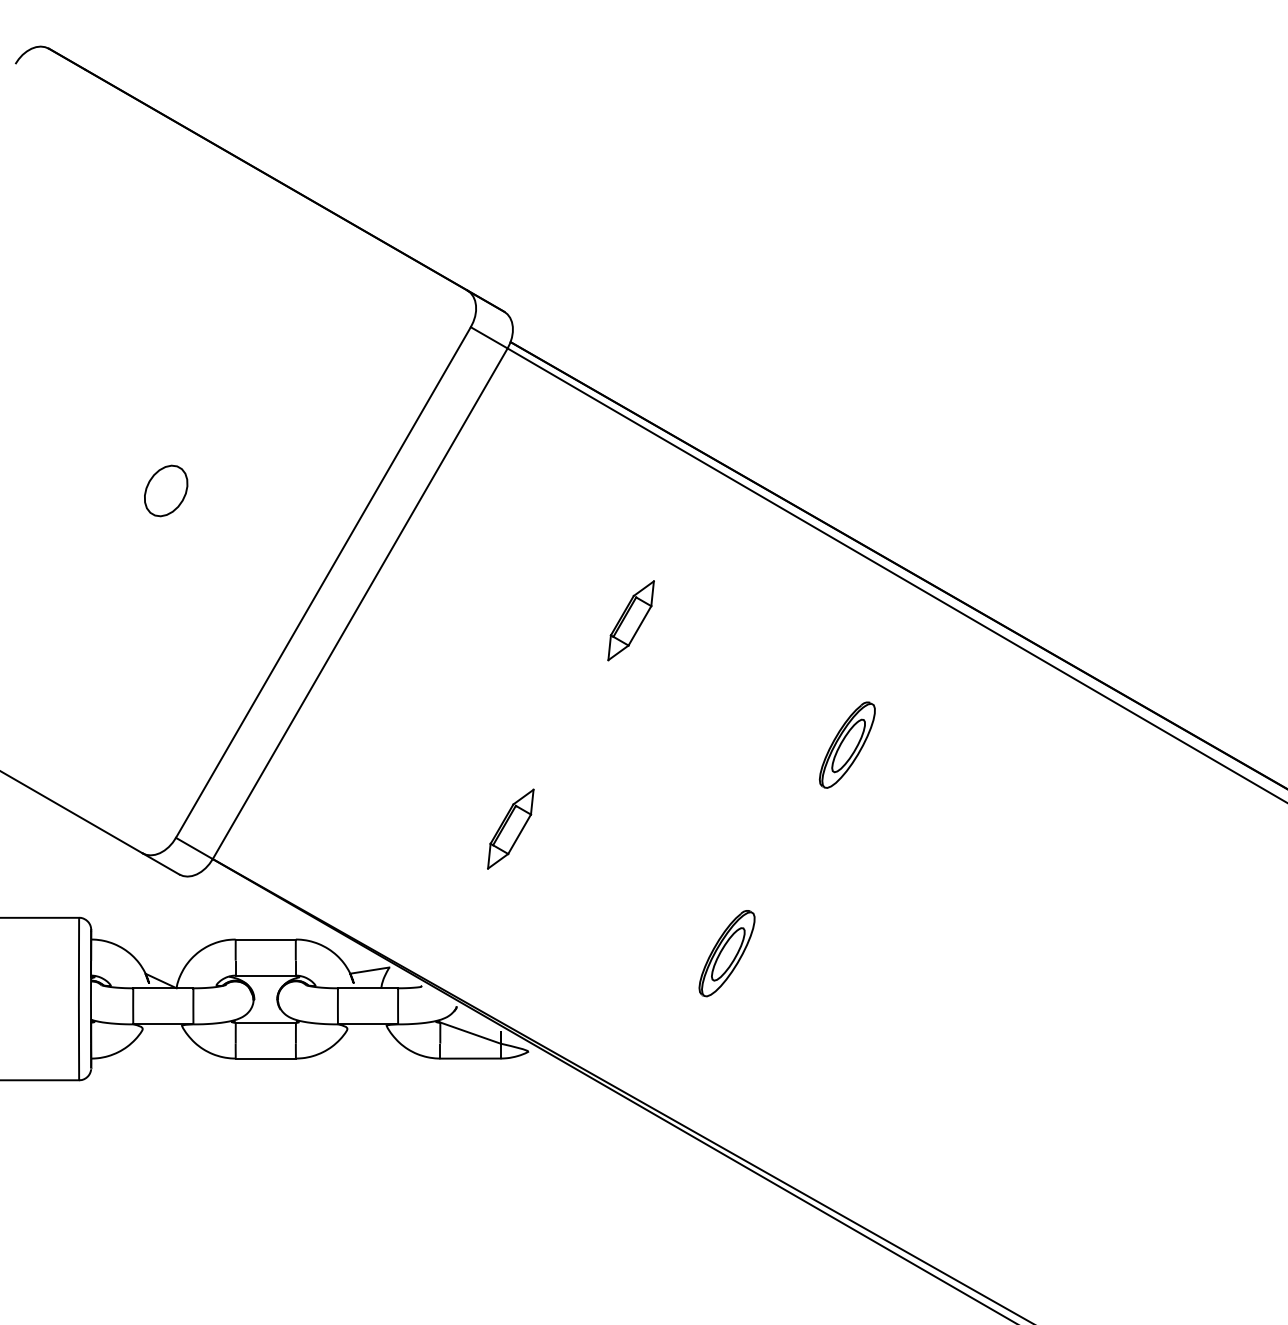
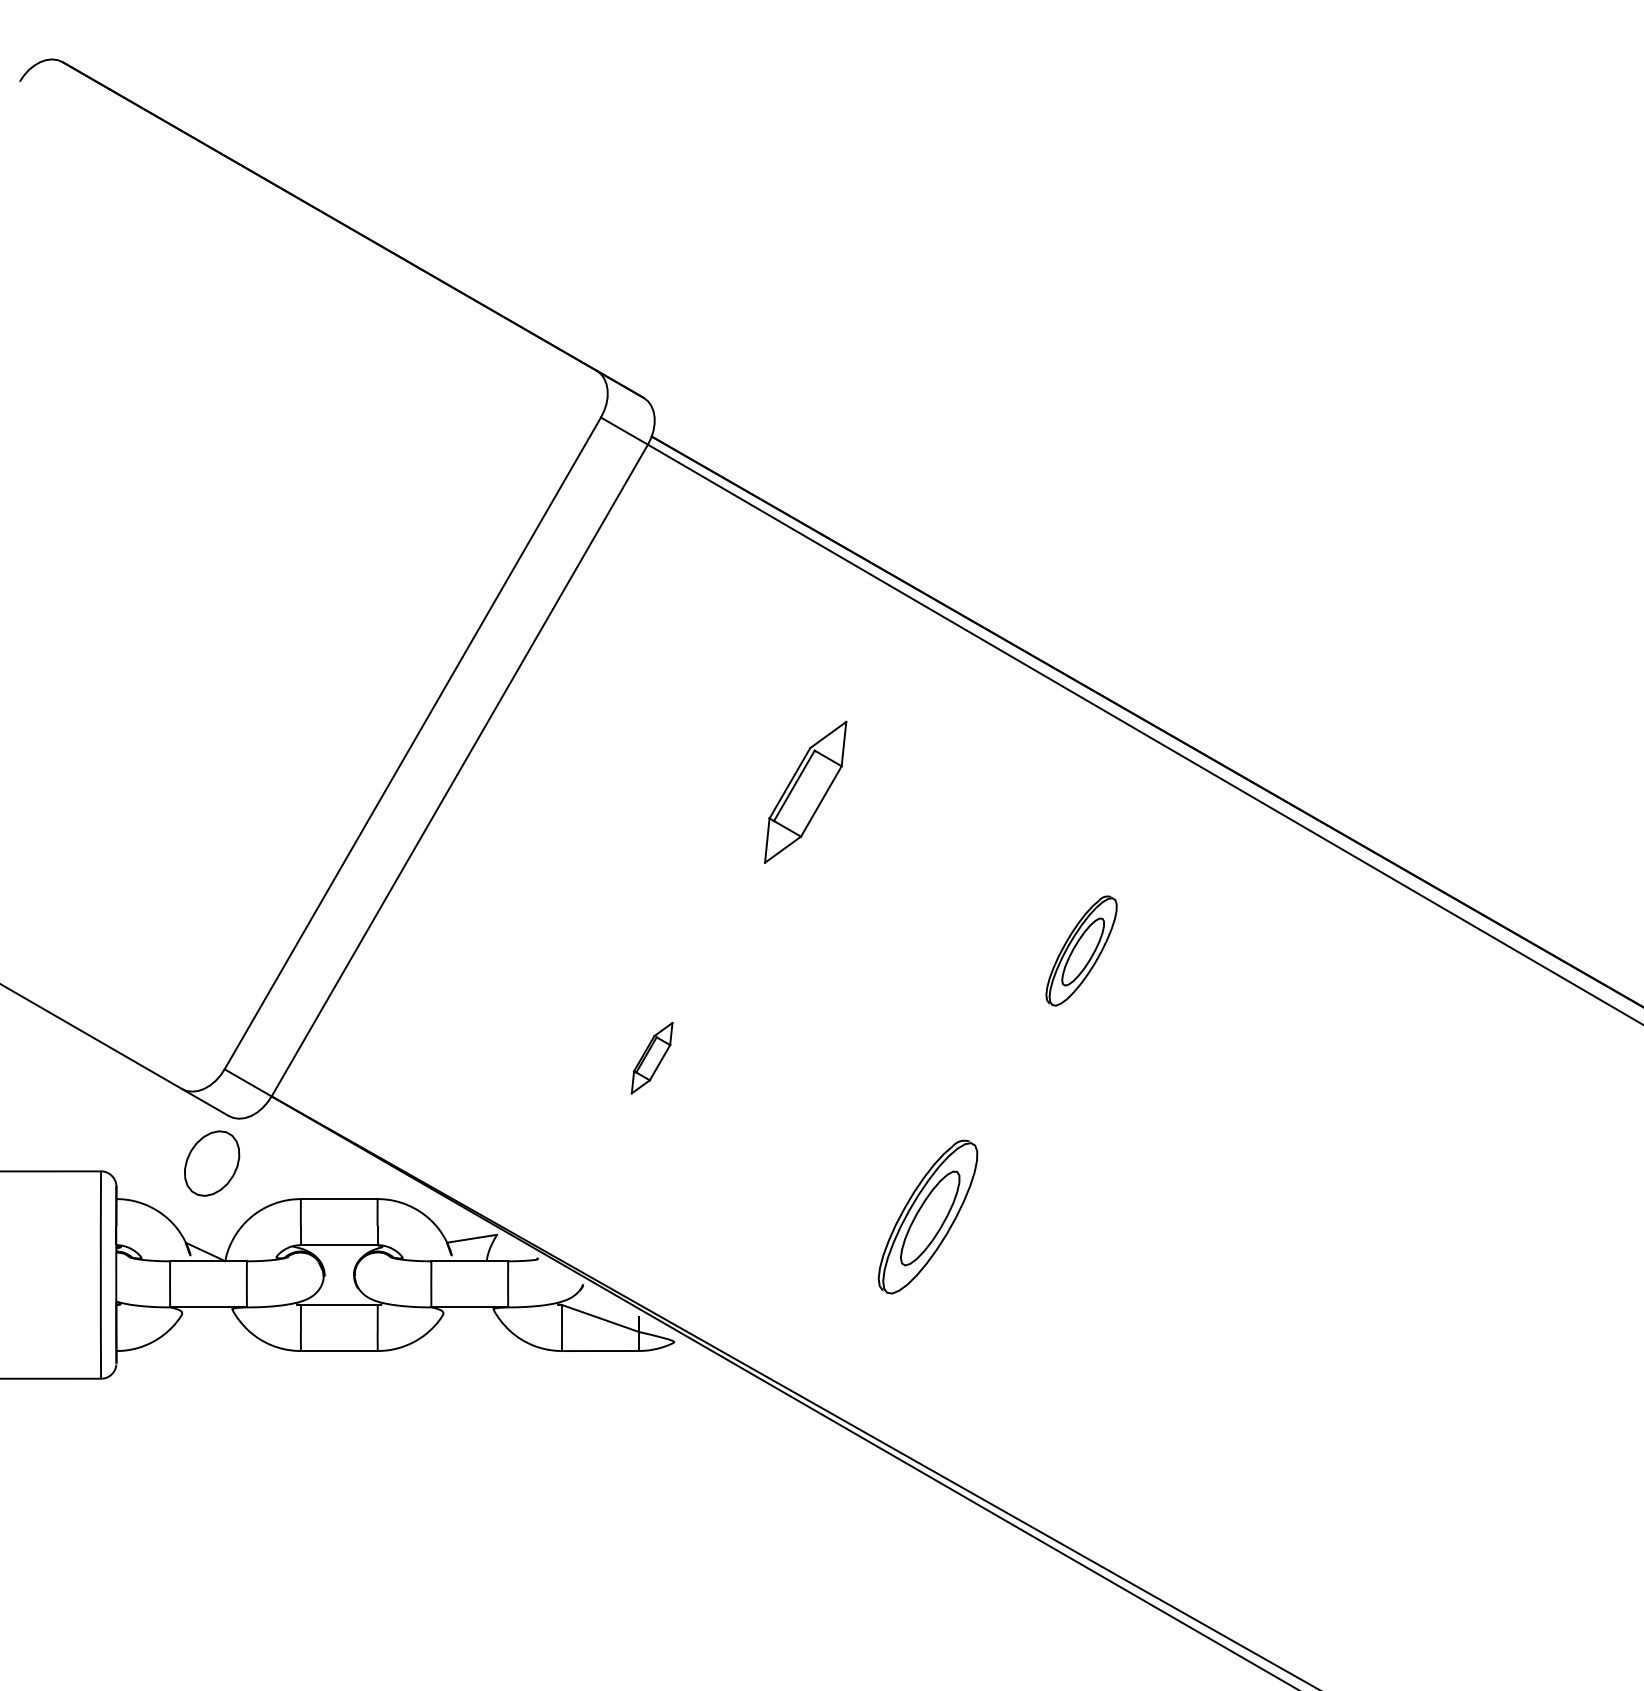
part: (166, 490) -> (212, 1163), moved
part: (631, 620) -> (805, 791), size x1.4
part: (511, 828) -> (652, 1057), size x0.7
part: (726, 953) -> (927, 1216), size x1.4

